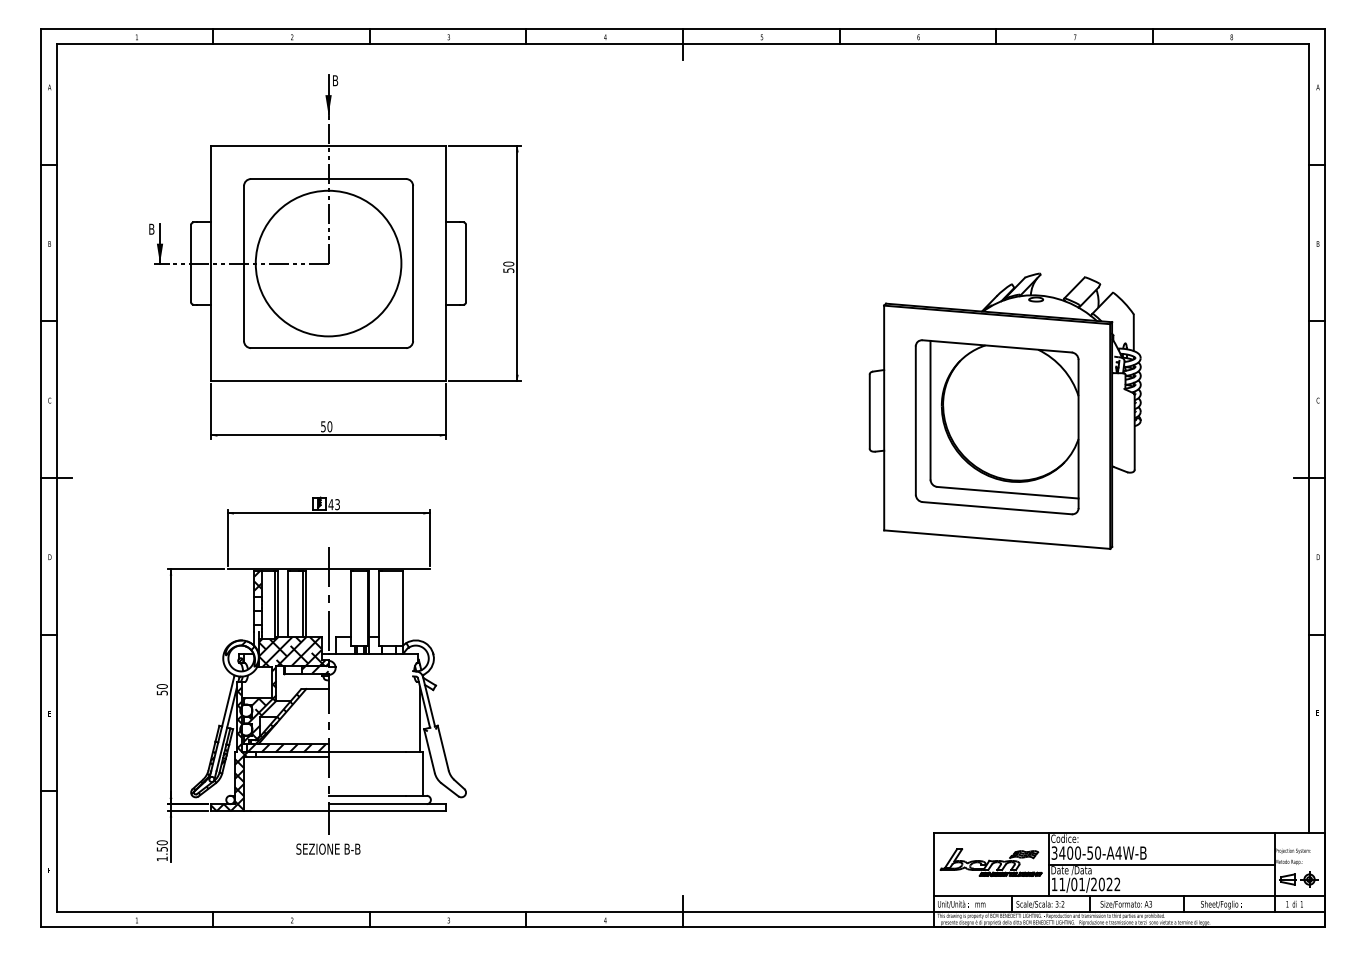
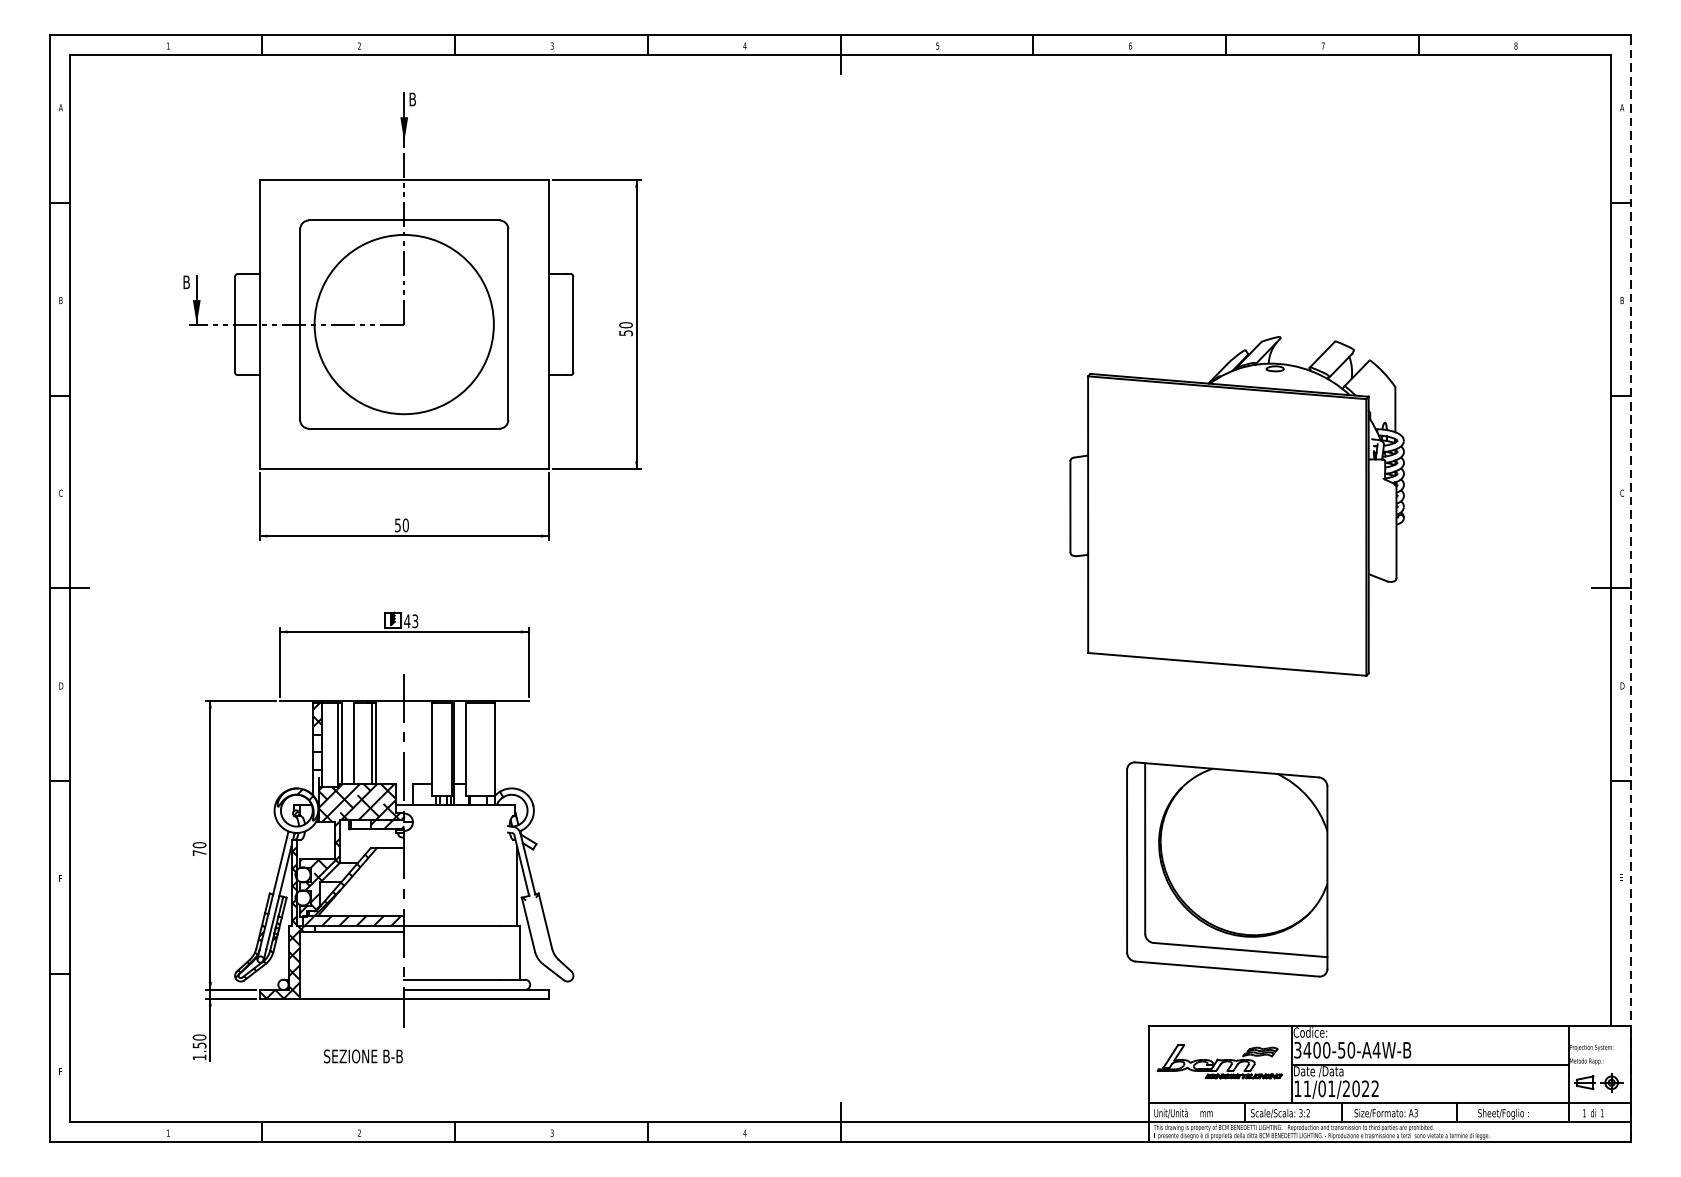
part: (996, 427) -> (1226, 869), moved
line: (1325, 477) -> (1631, 587), solid -> dashed
text: (162, 692) -> (199, 852), 50 -> 70
text: (328, 848) -> (363, 1055), moved

